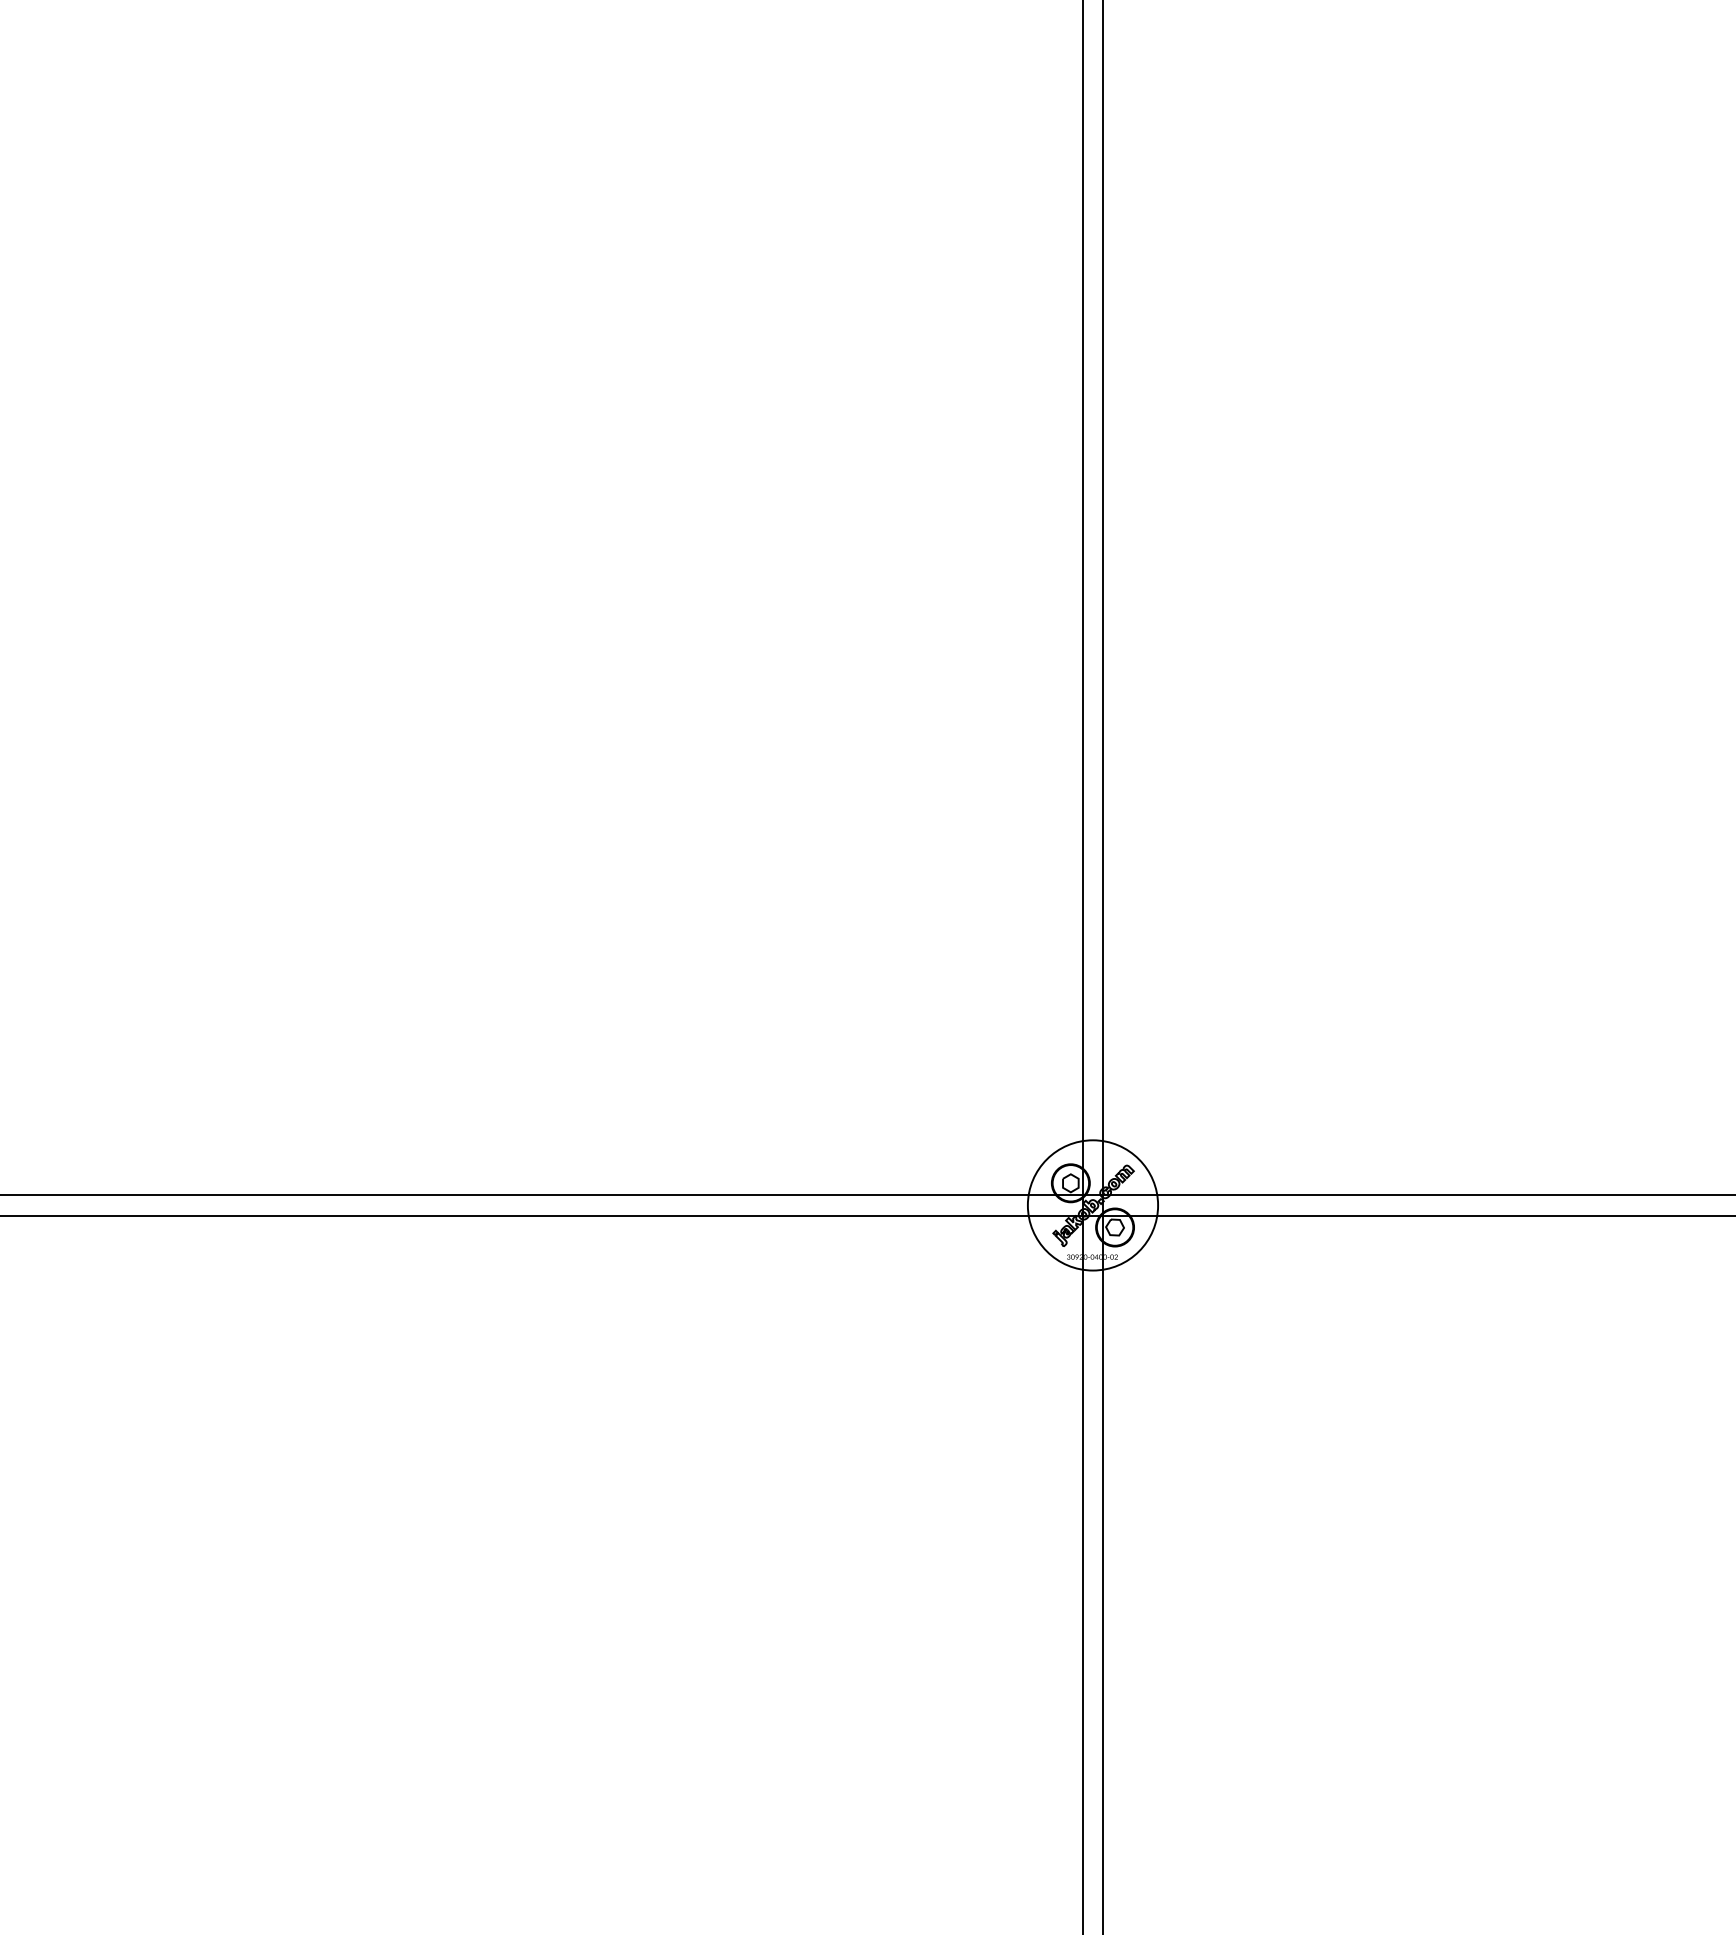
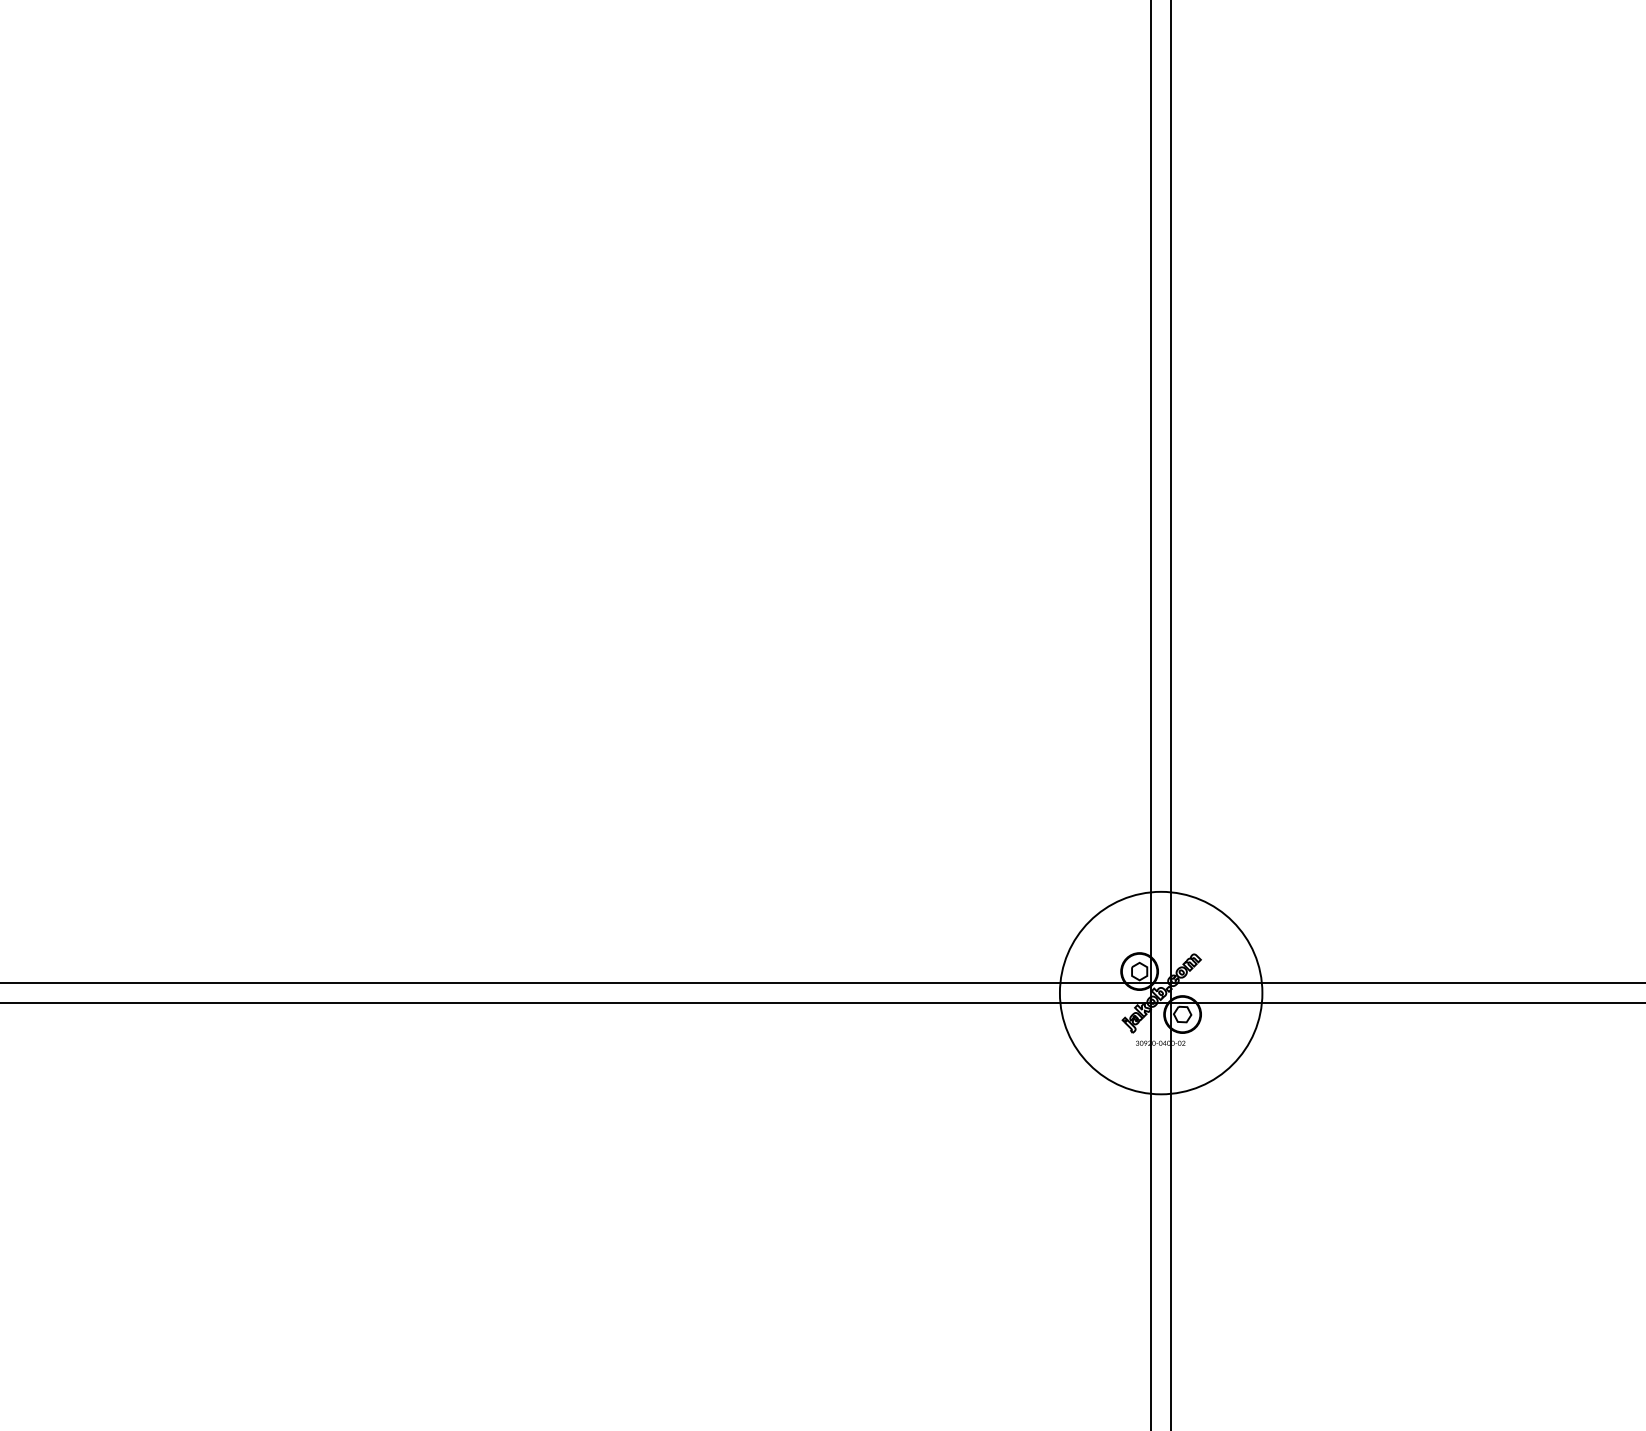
circle: (1092, 1205) -> (1160, 993), size x1.6

